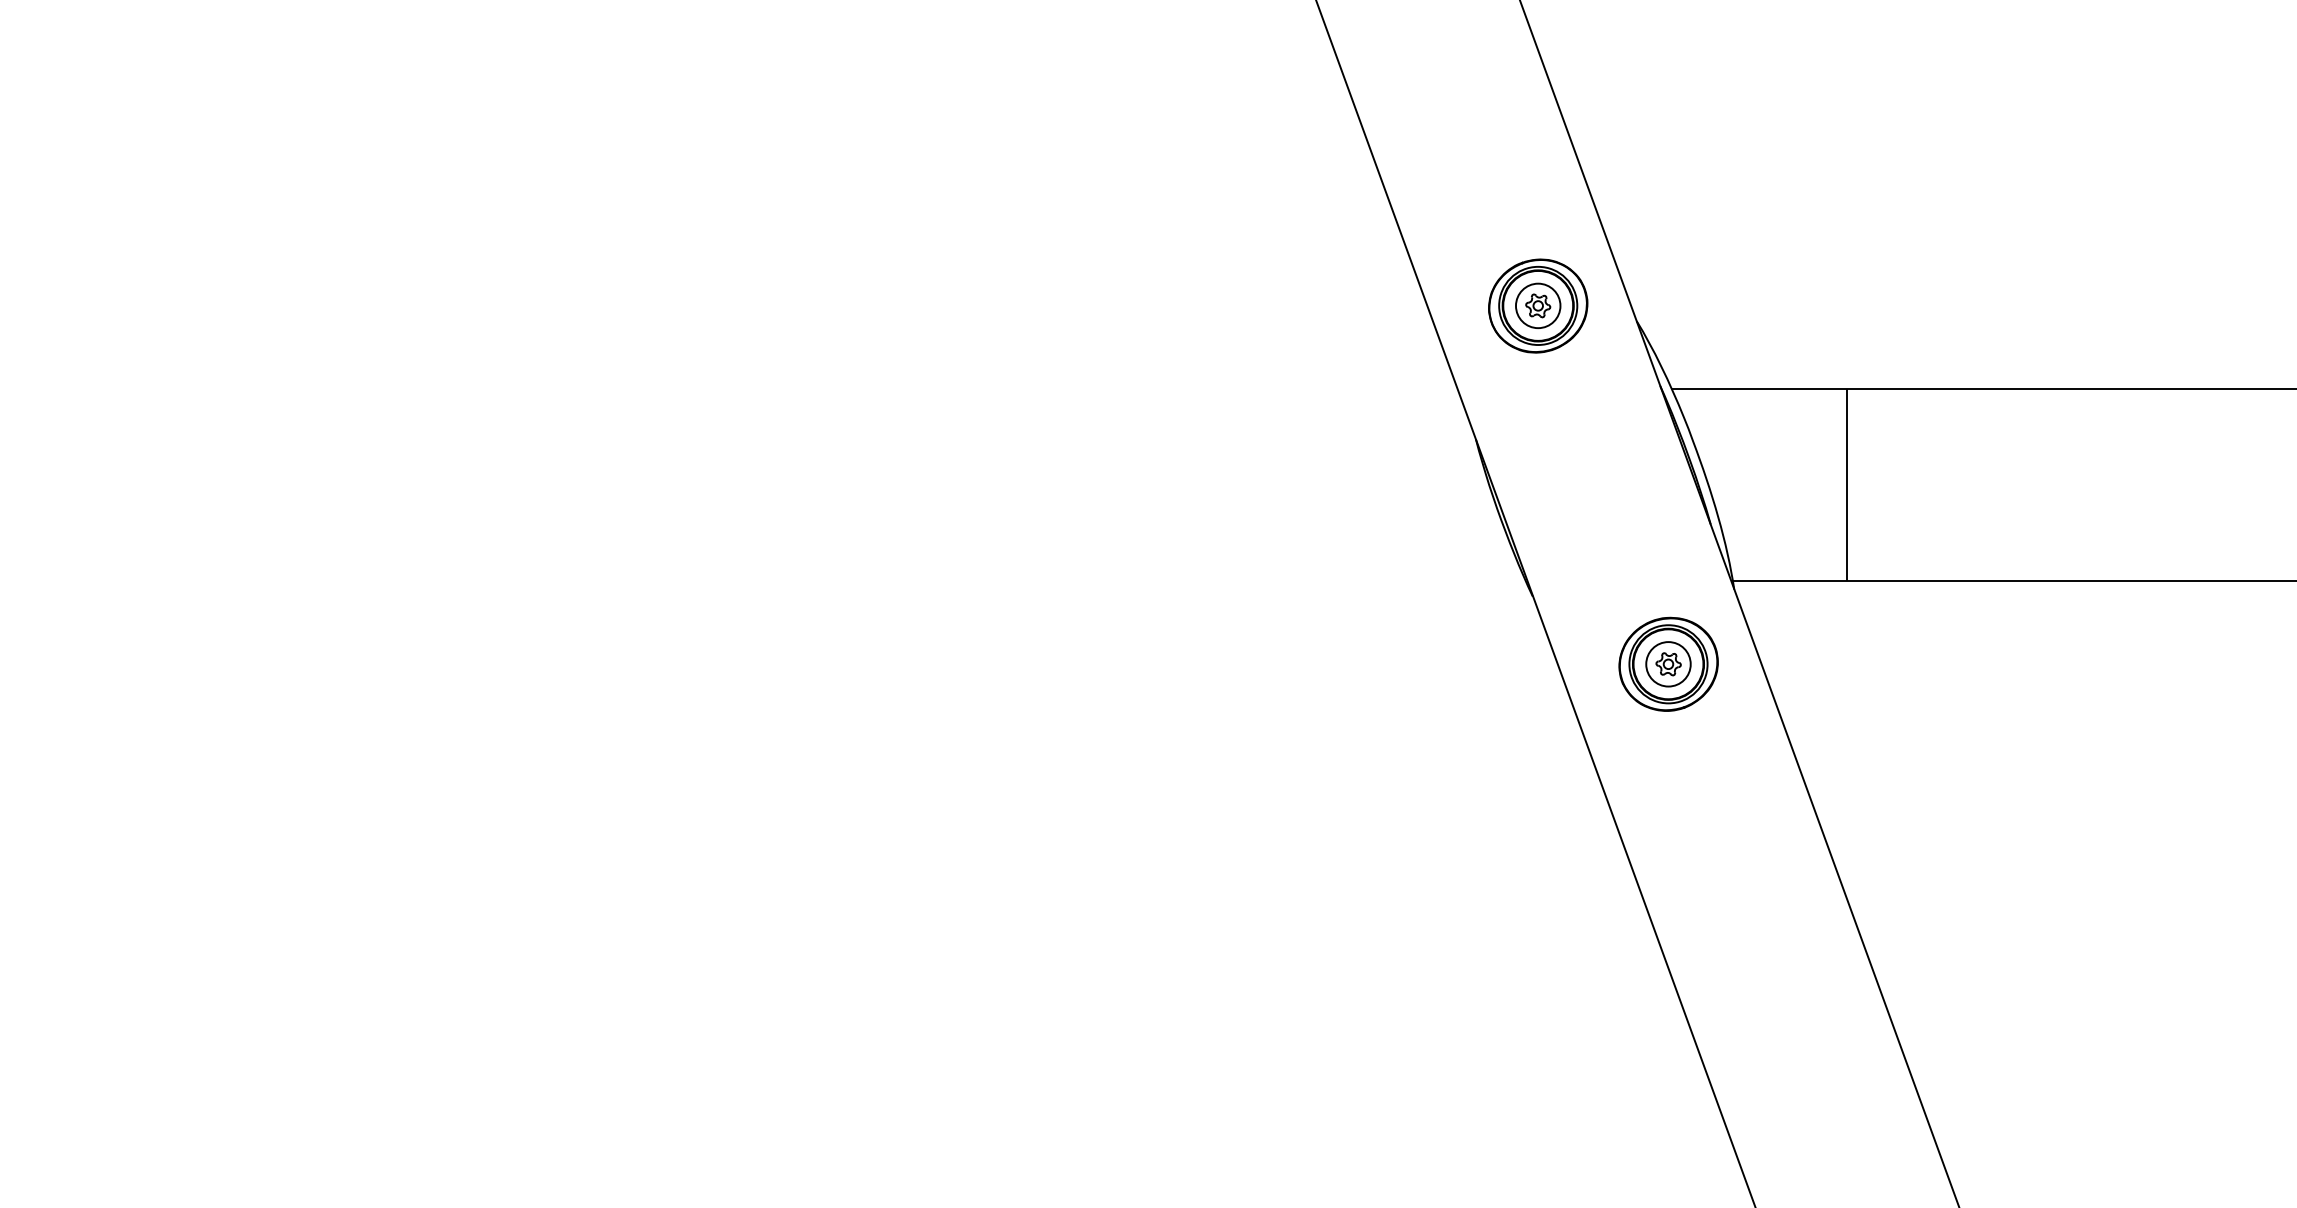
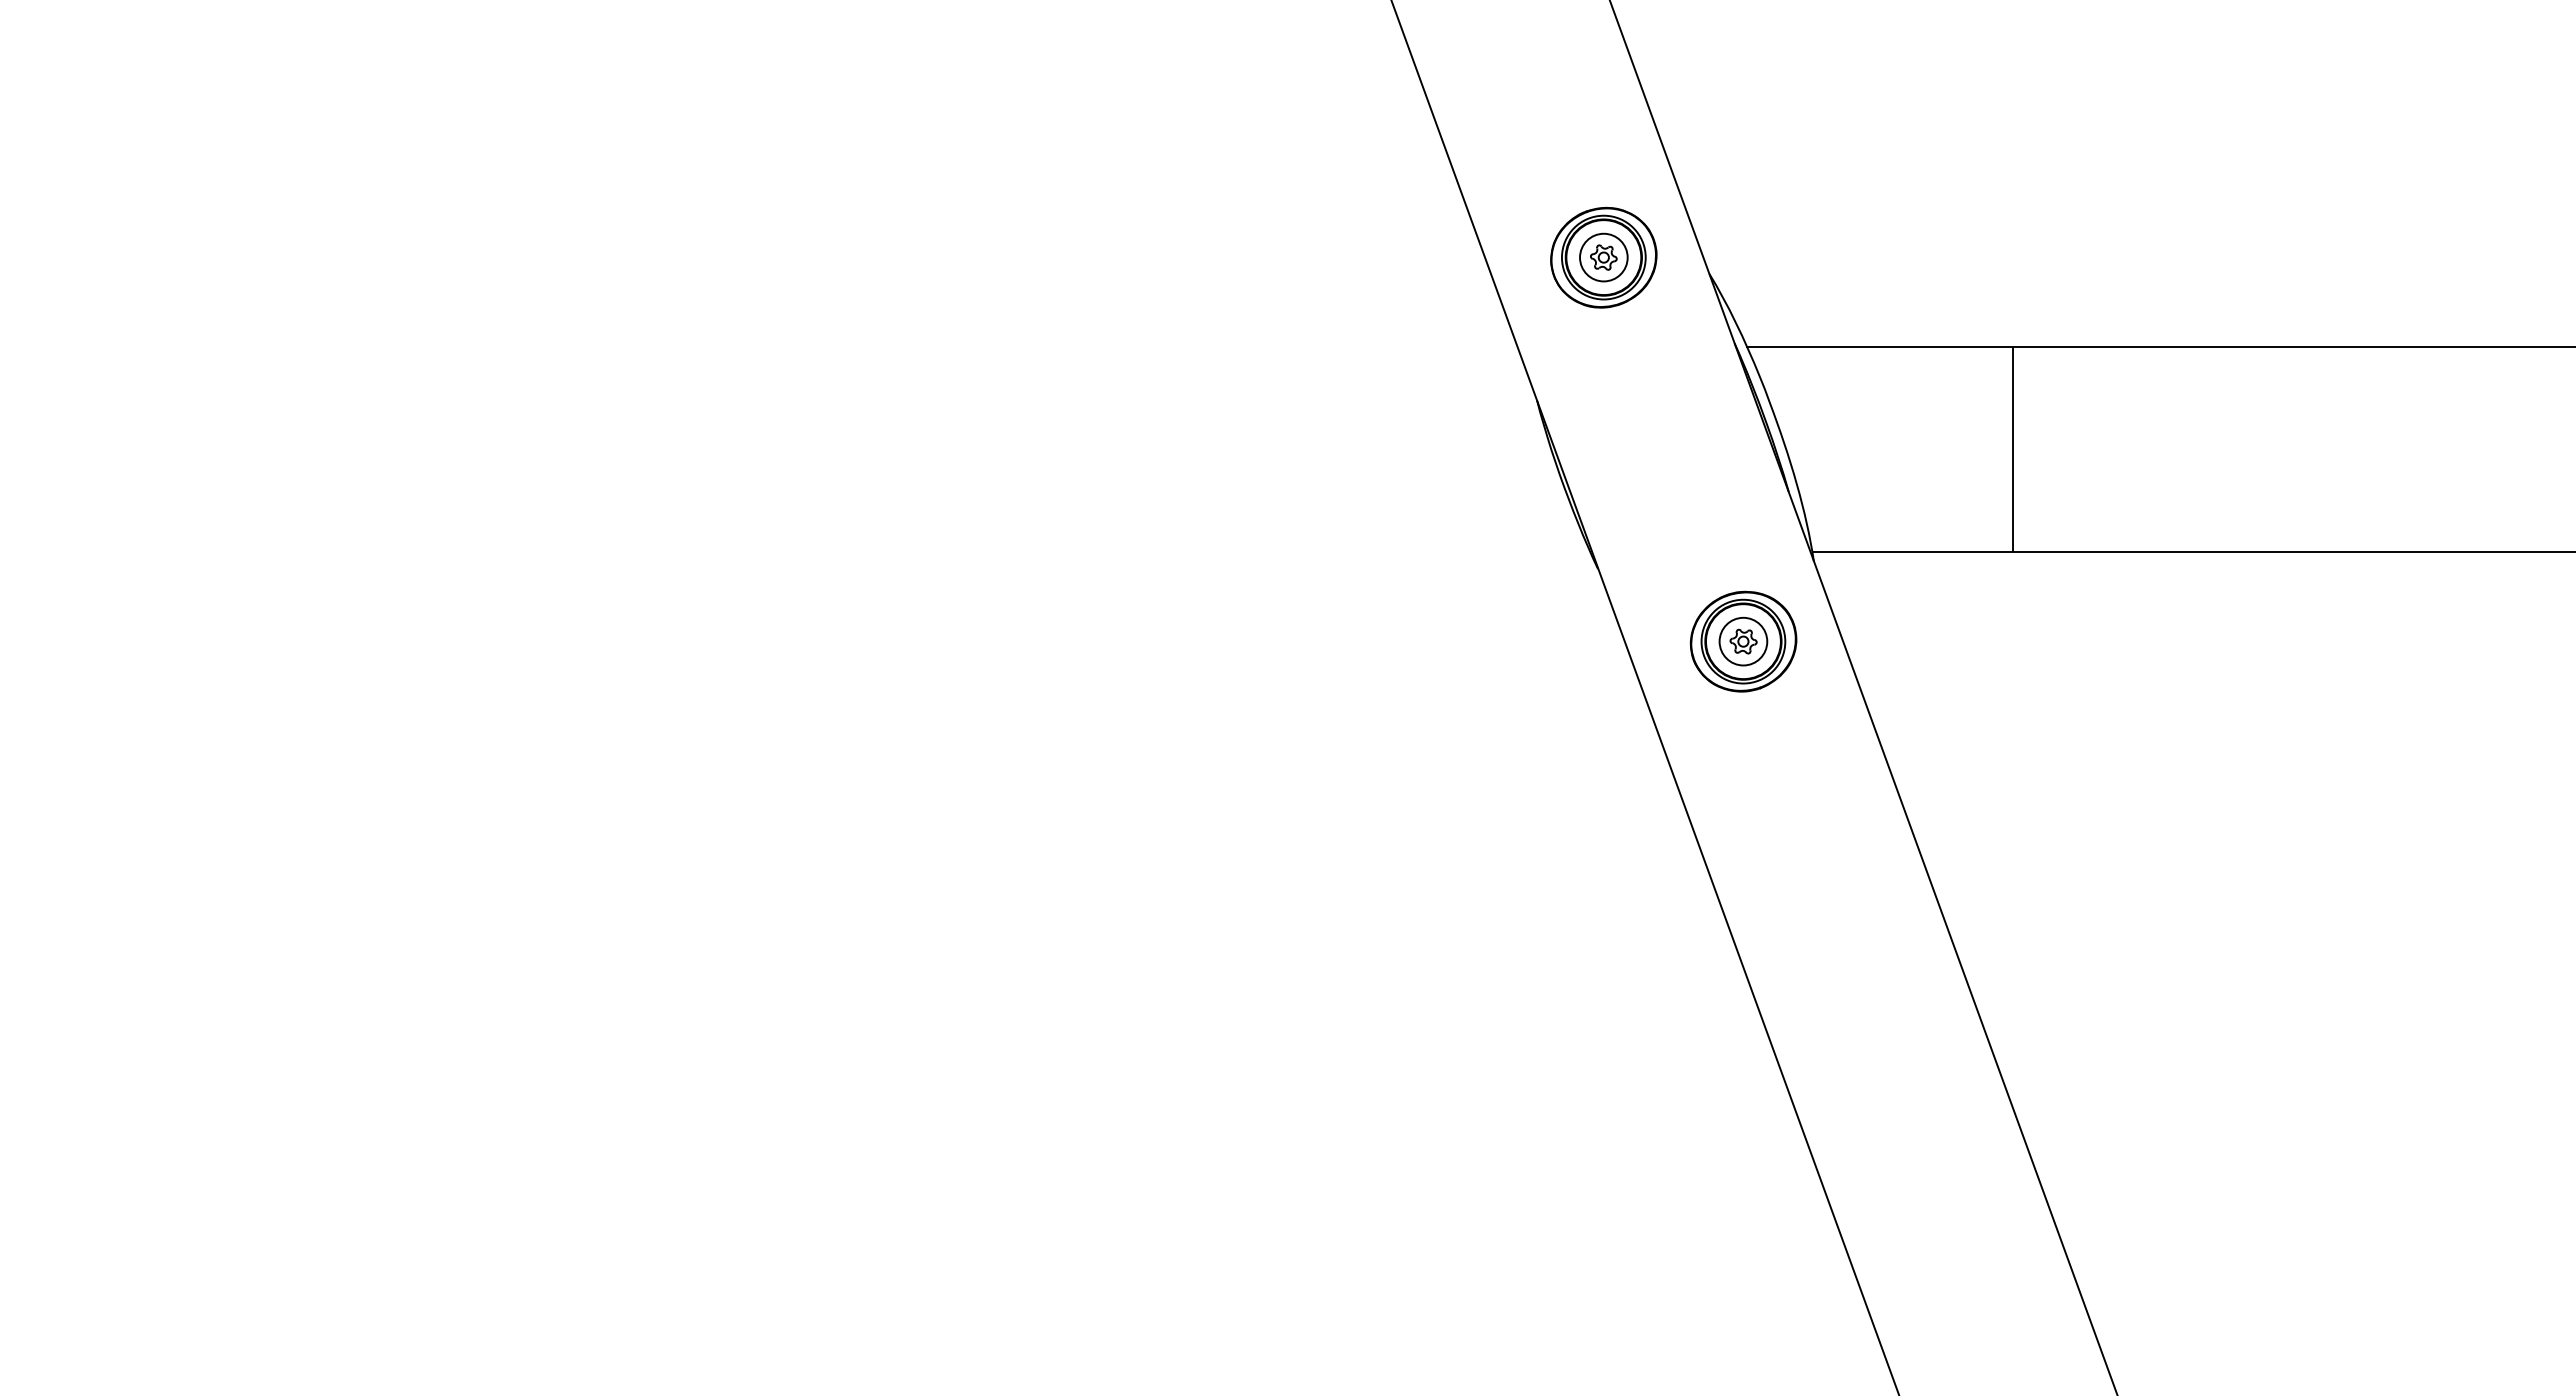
line: (1846, 484) -> (2013, 449), moved

